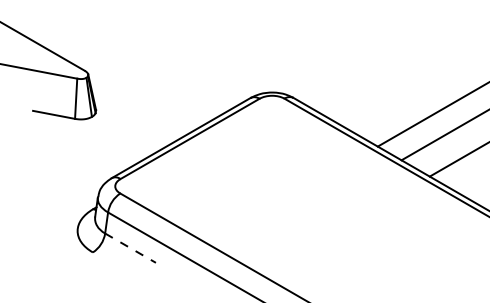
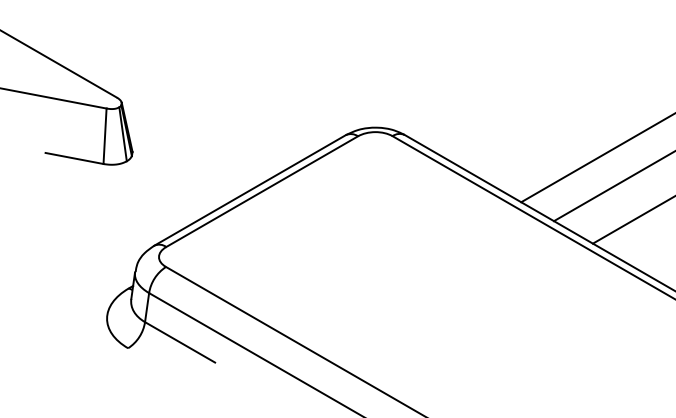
line: (130, 248) -> (180, 342), dashed -> solid

